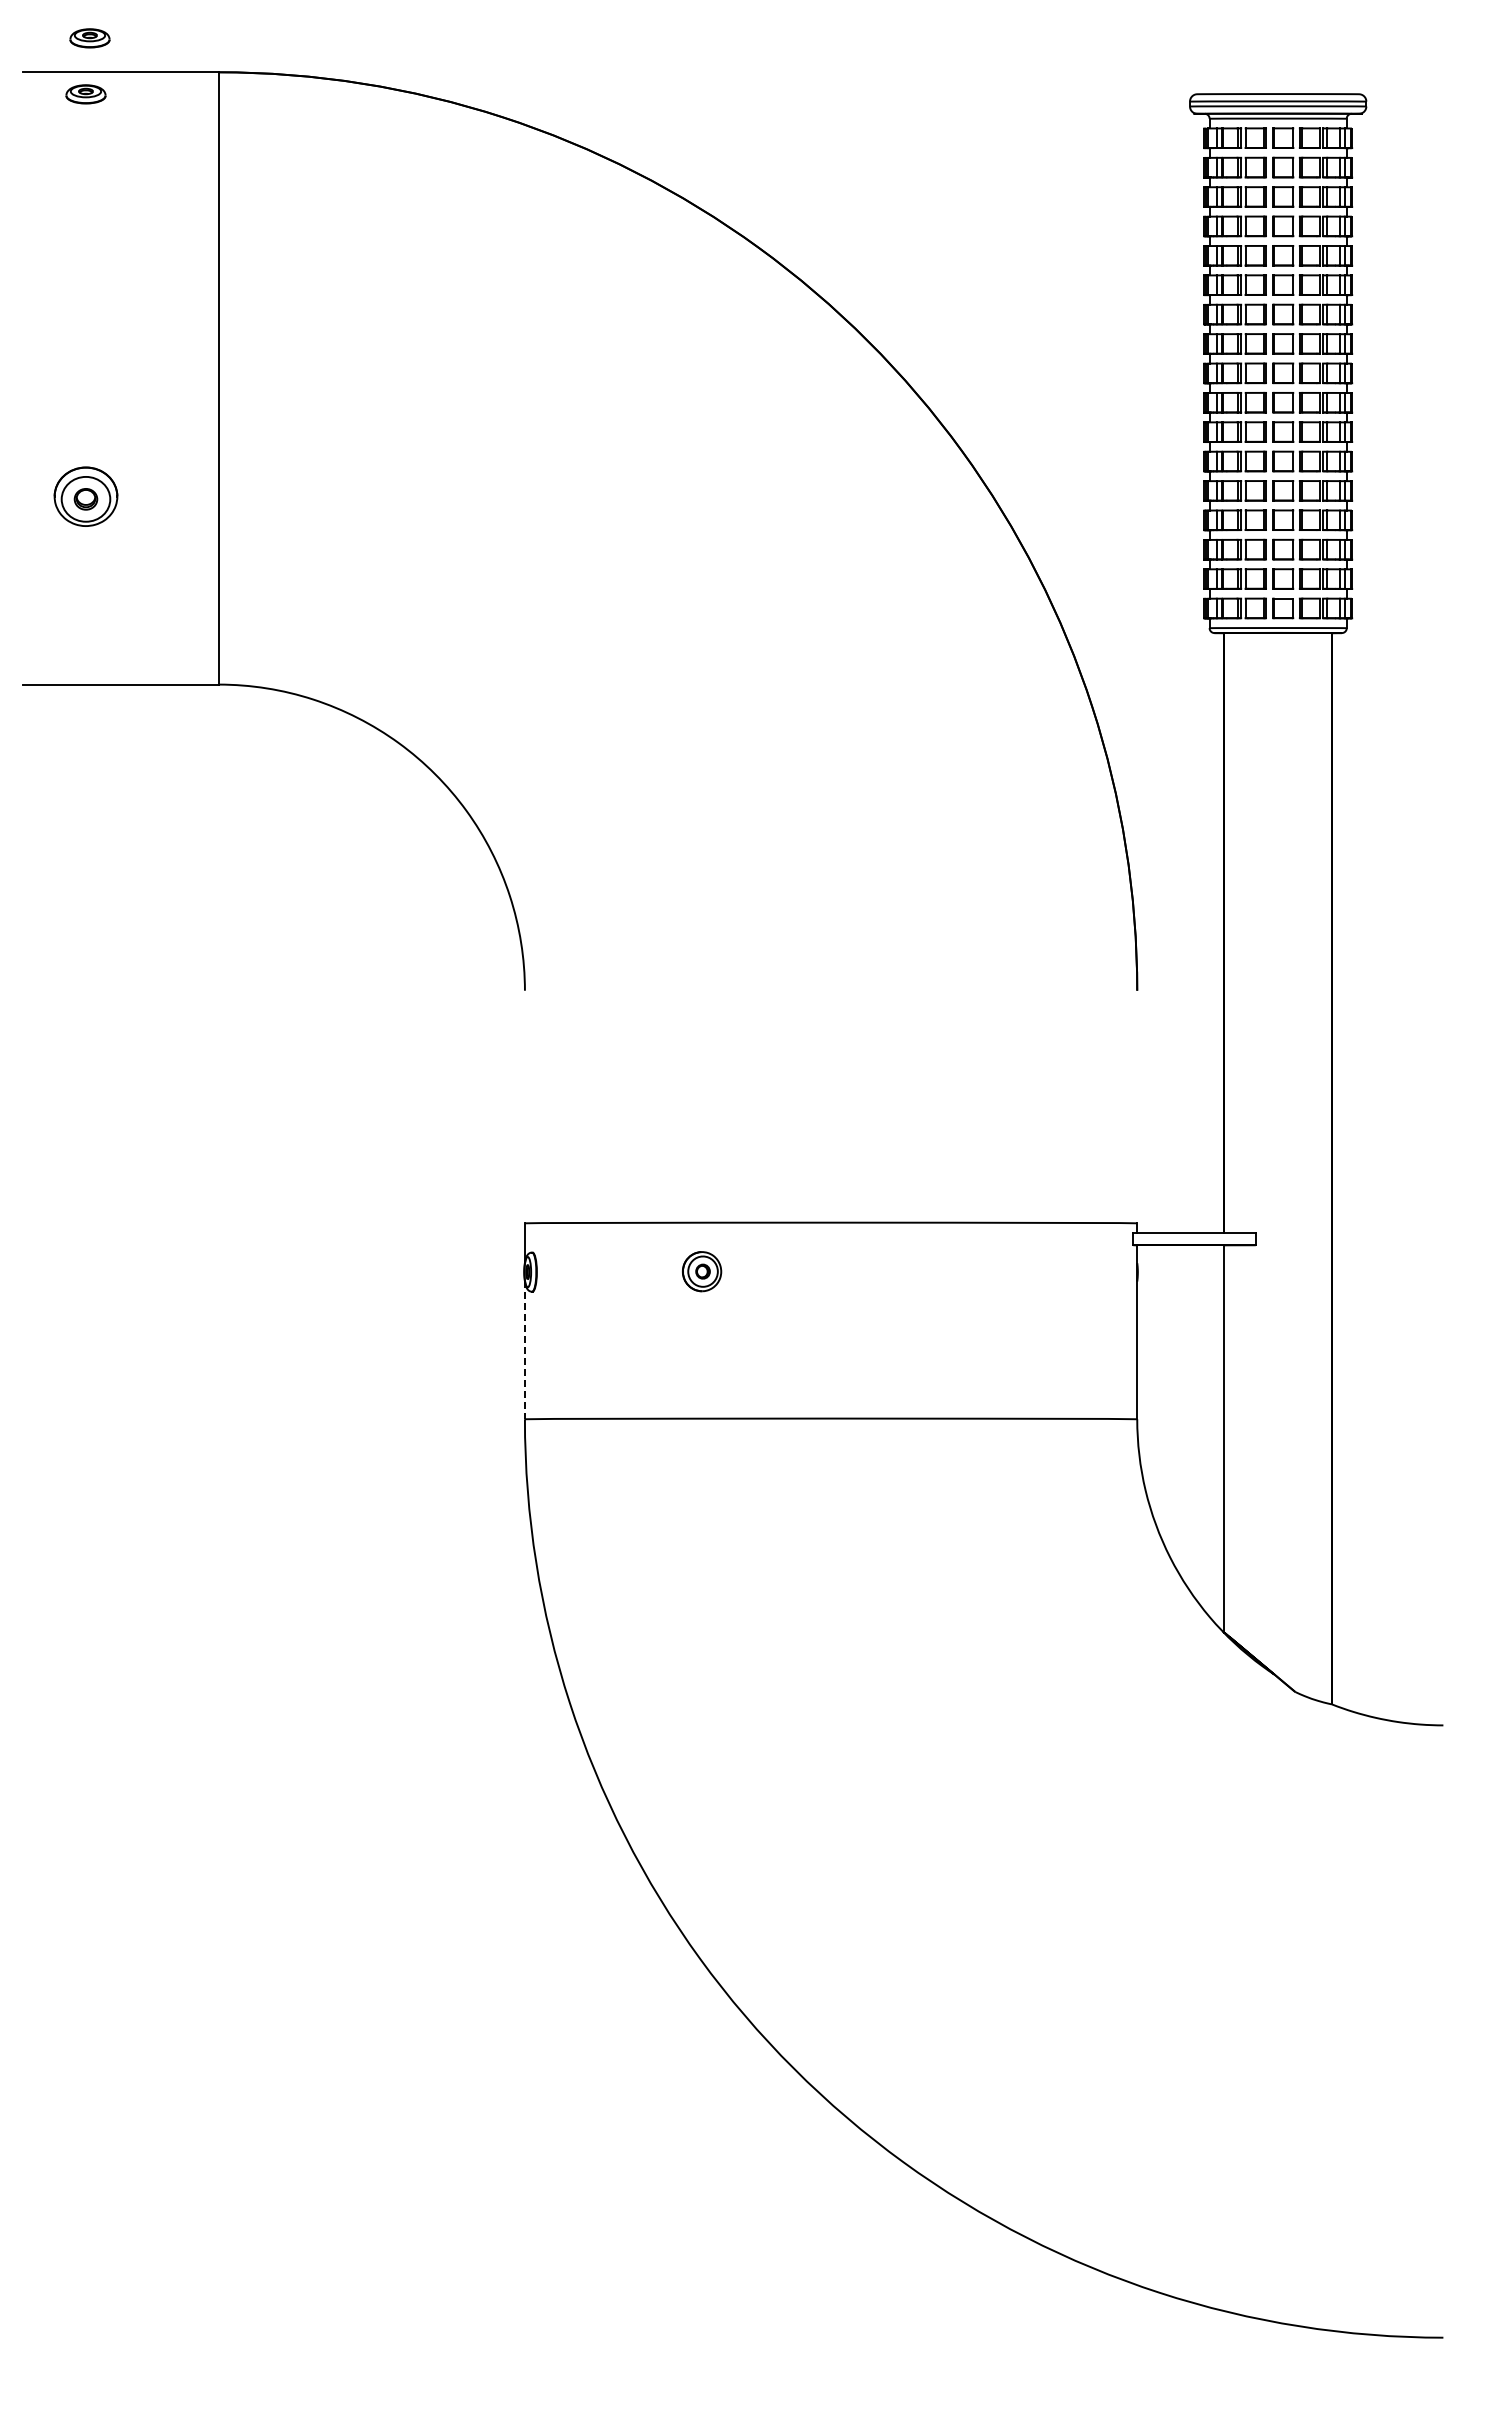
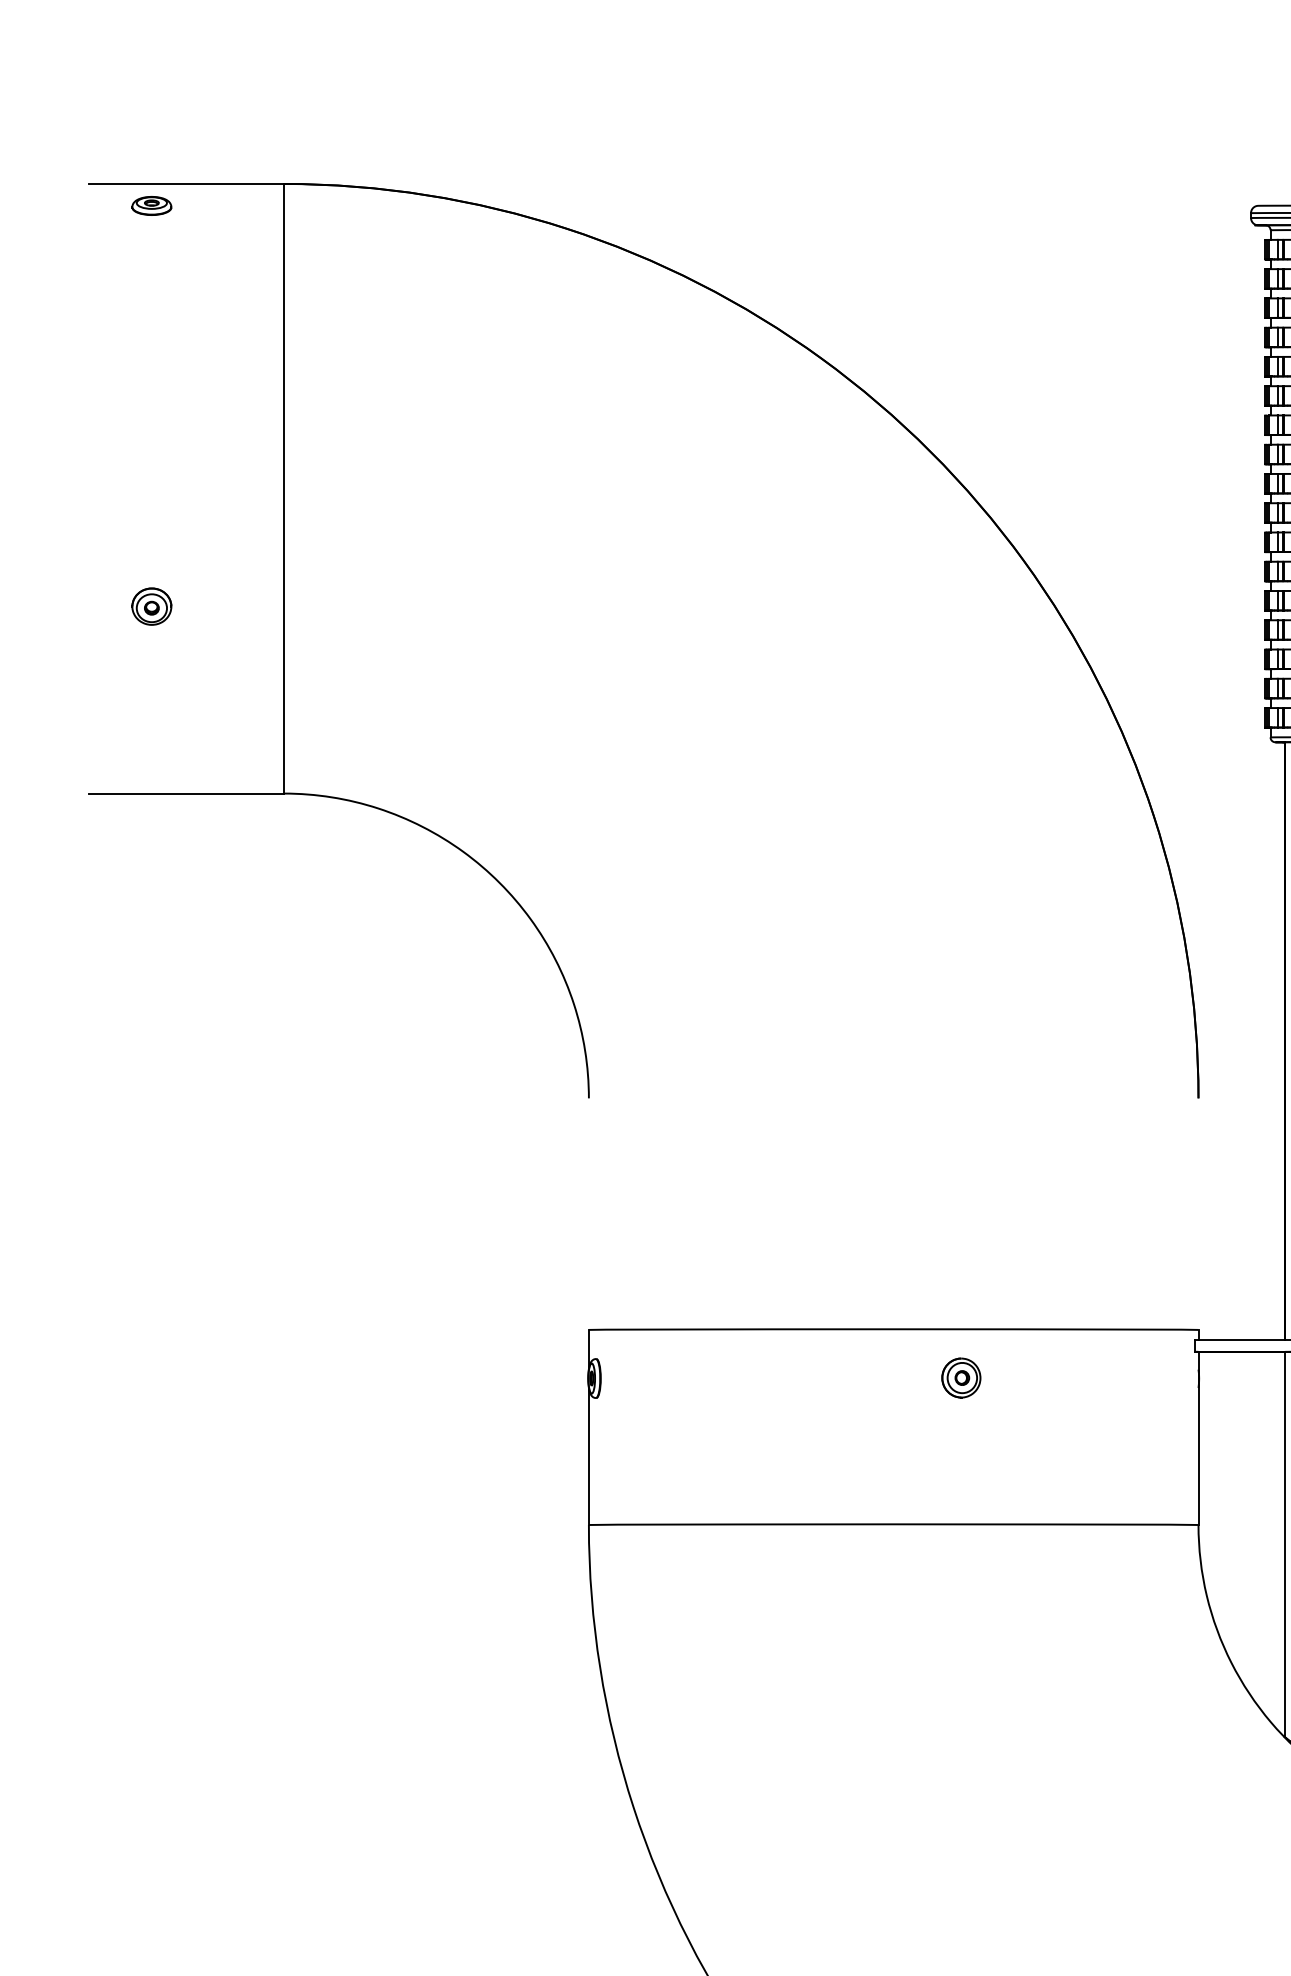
part: (89, 38) -> (155, 150), removed
part: (85, 496) -> (151, 606), size x0.62
part: (702, 1271) -> (961, 1377), moved
line: (524, 1350) -> (588, 1456), dashed -> solid

